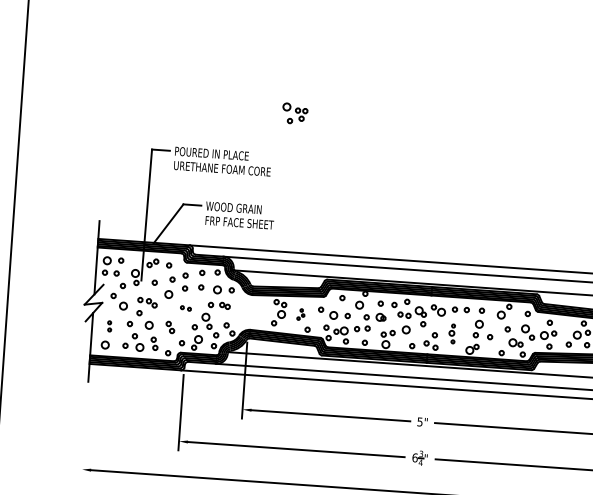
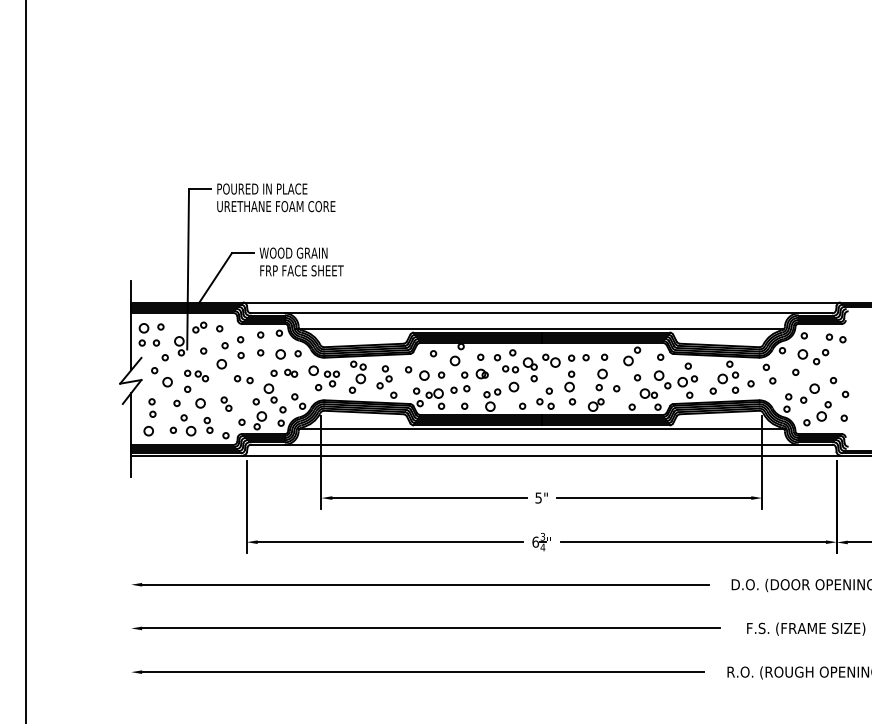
part: (294, 113) -> (323, 378), moved
part: (185, 308) -> (243, 379), size x1.43
part: (301, 314) -> (384, 377), size x1.67
part: (109, 325) -> (152, 407), size x1.43
part: (452, 333) -> (570, 387), size x1.43

